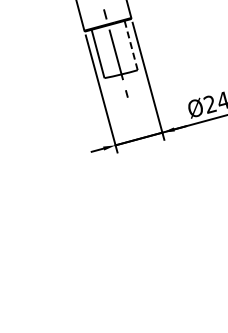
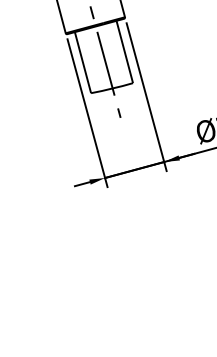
line: (131, 45) -> (125, 51), dashed -> solid

